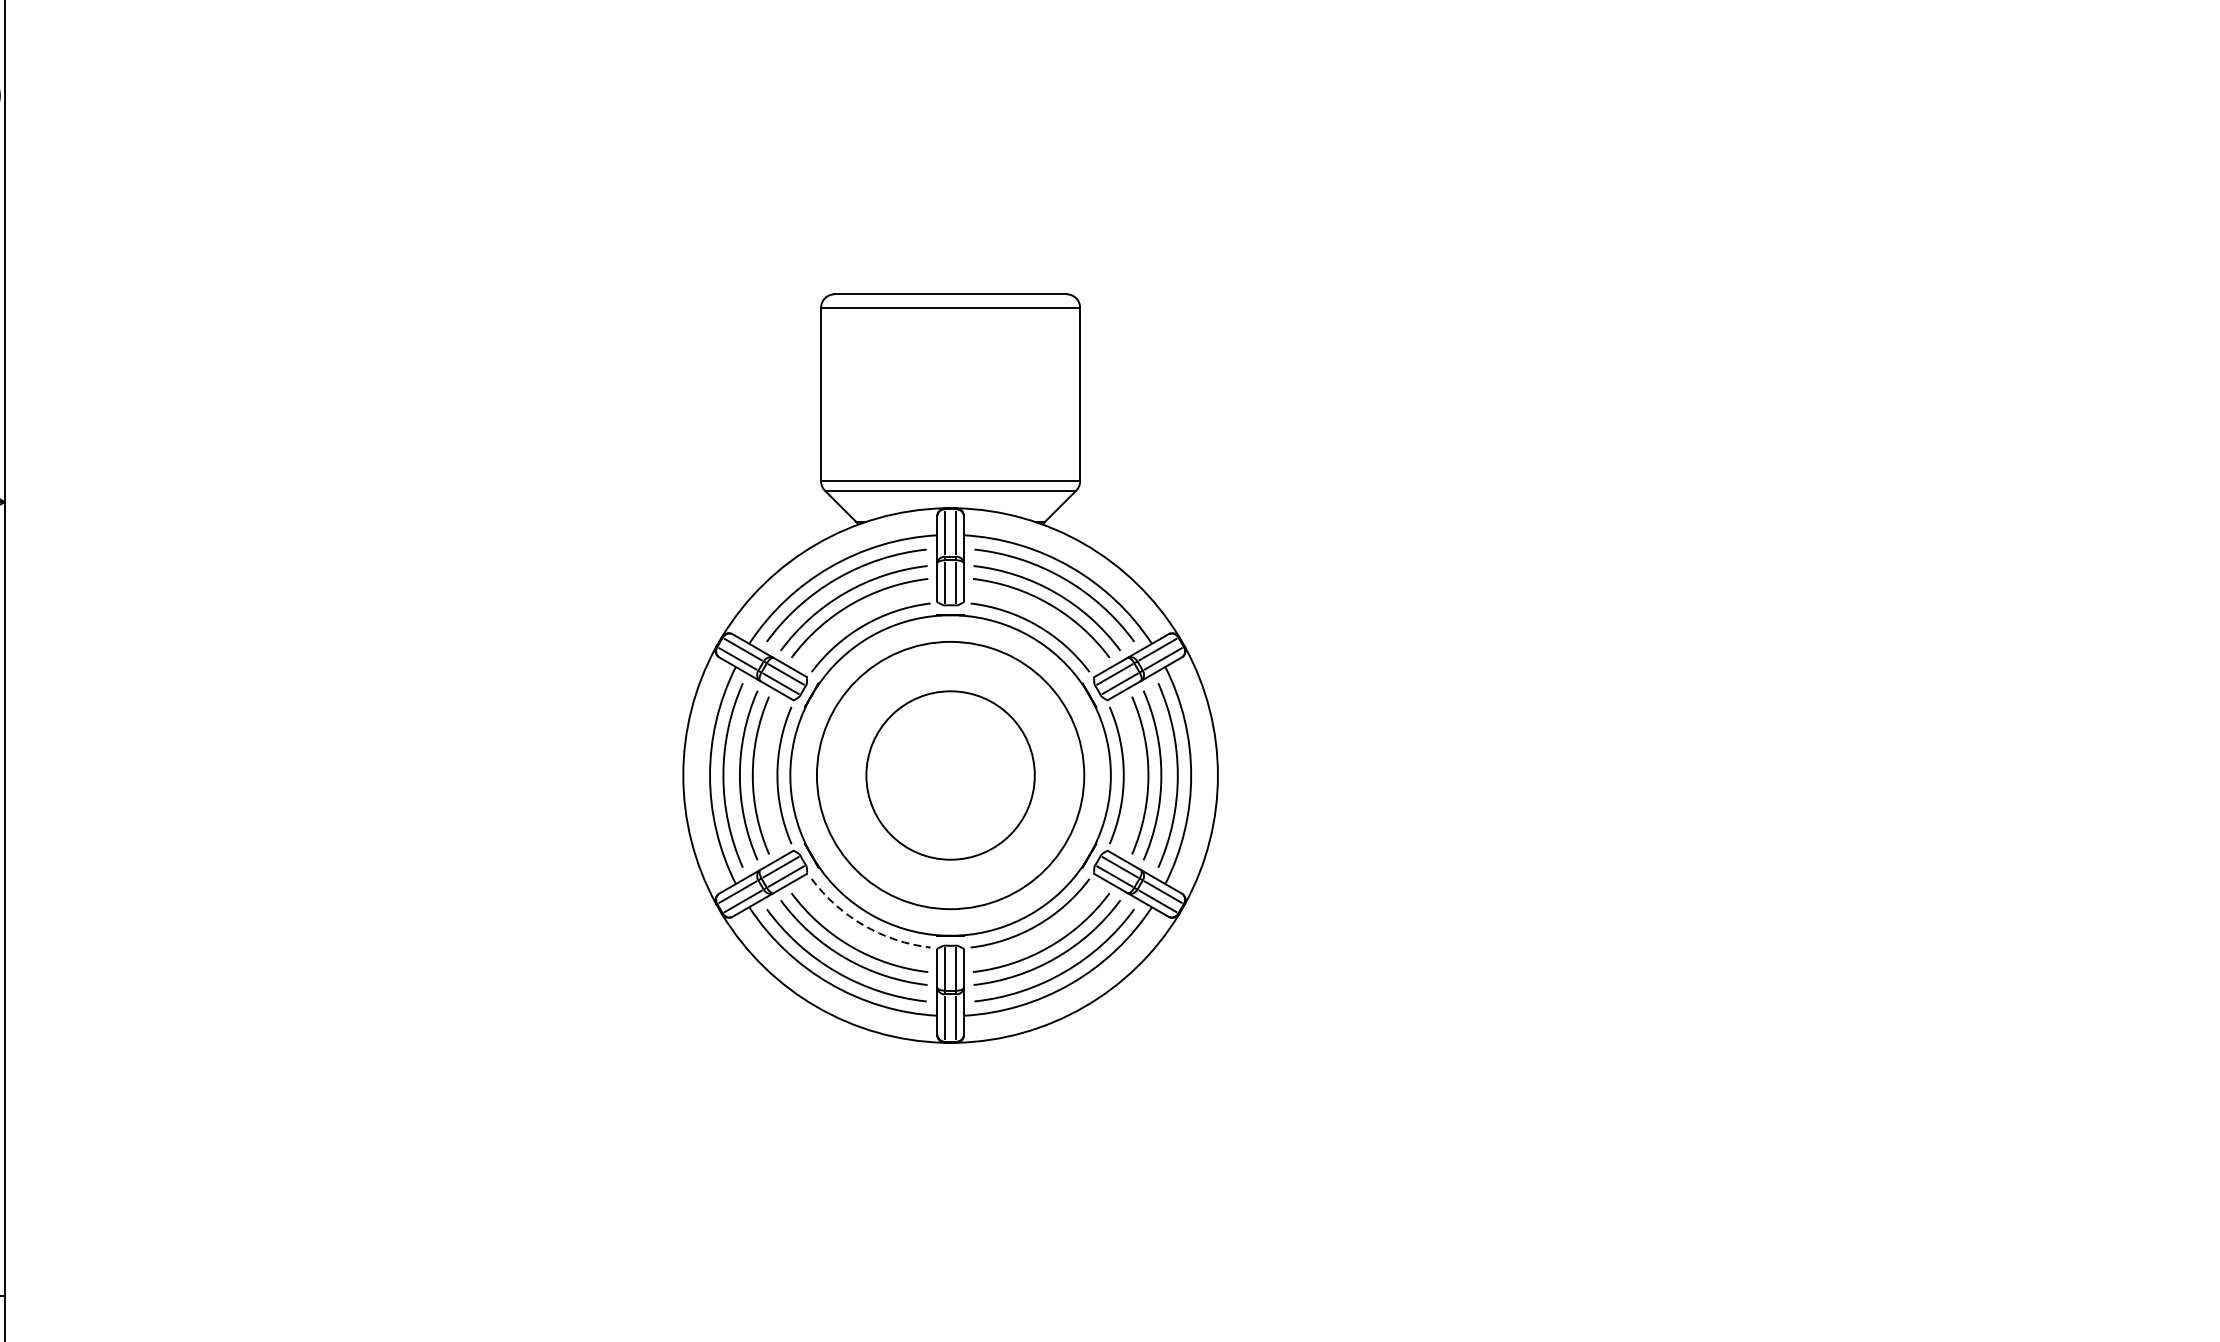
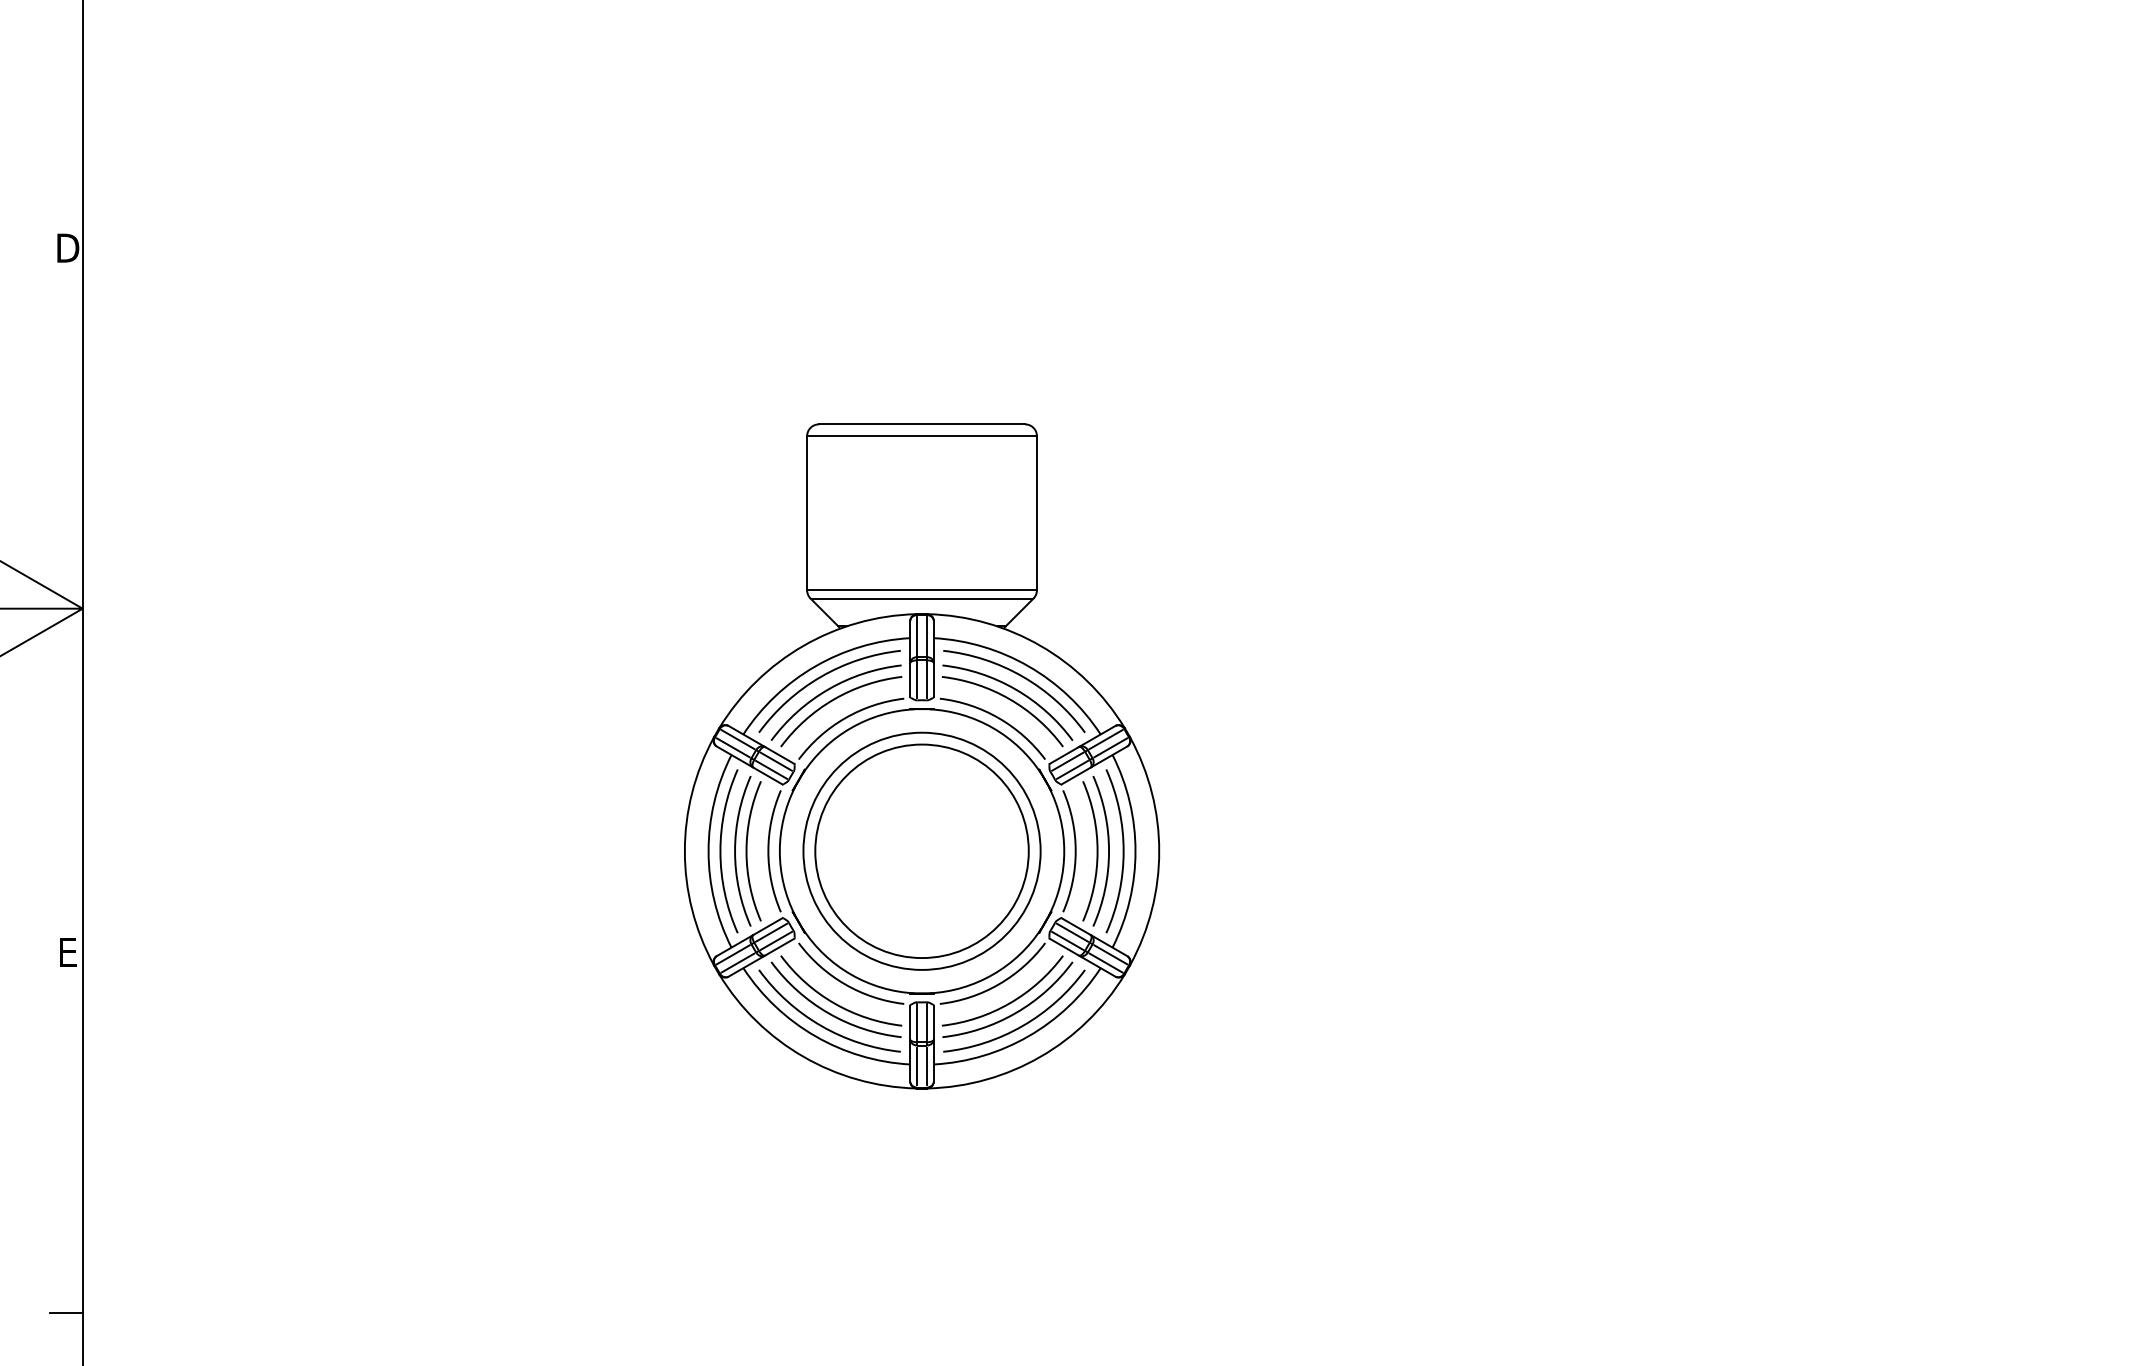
circle: (949, 775) -> (921, 851), size x1.43
arc: (864, 925) -> (845, 984), dashed -> solid

